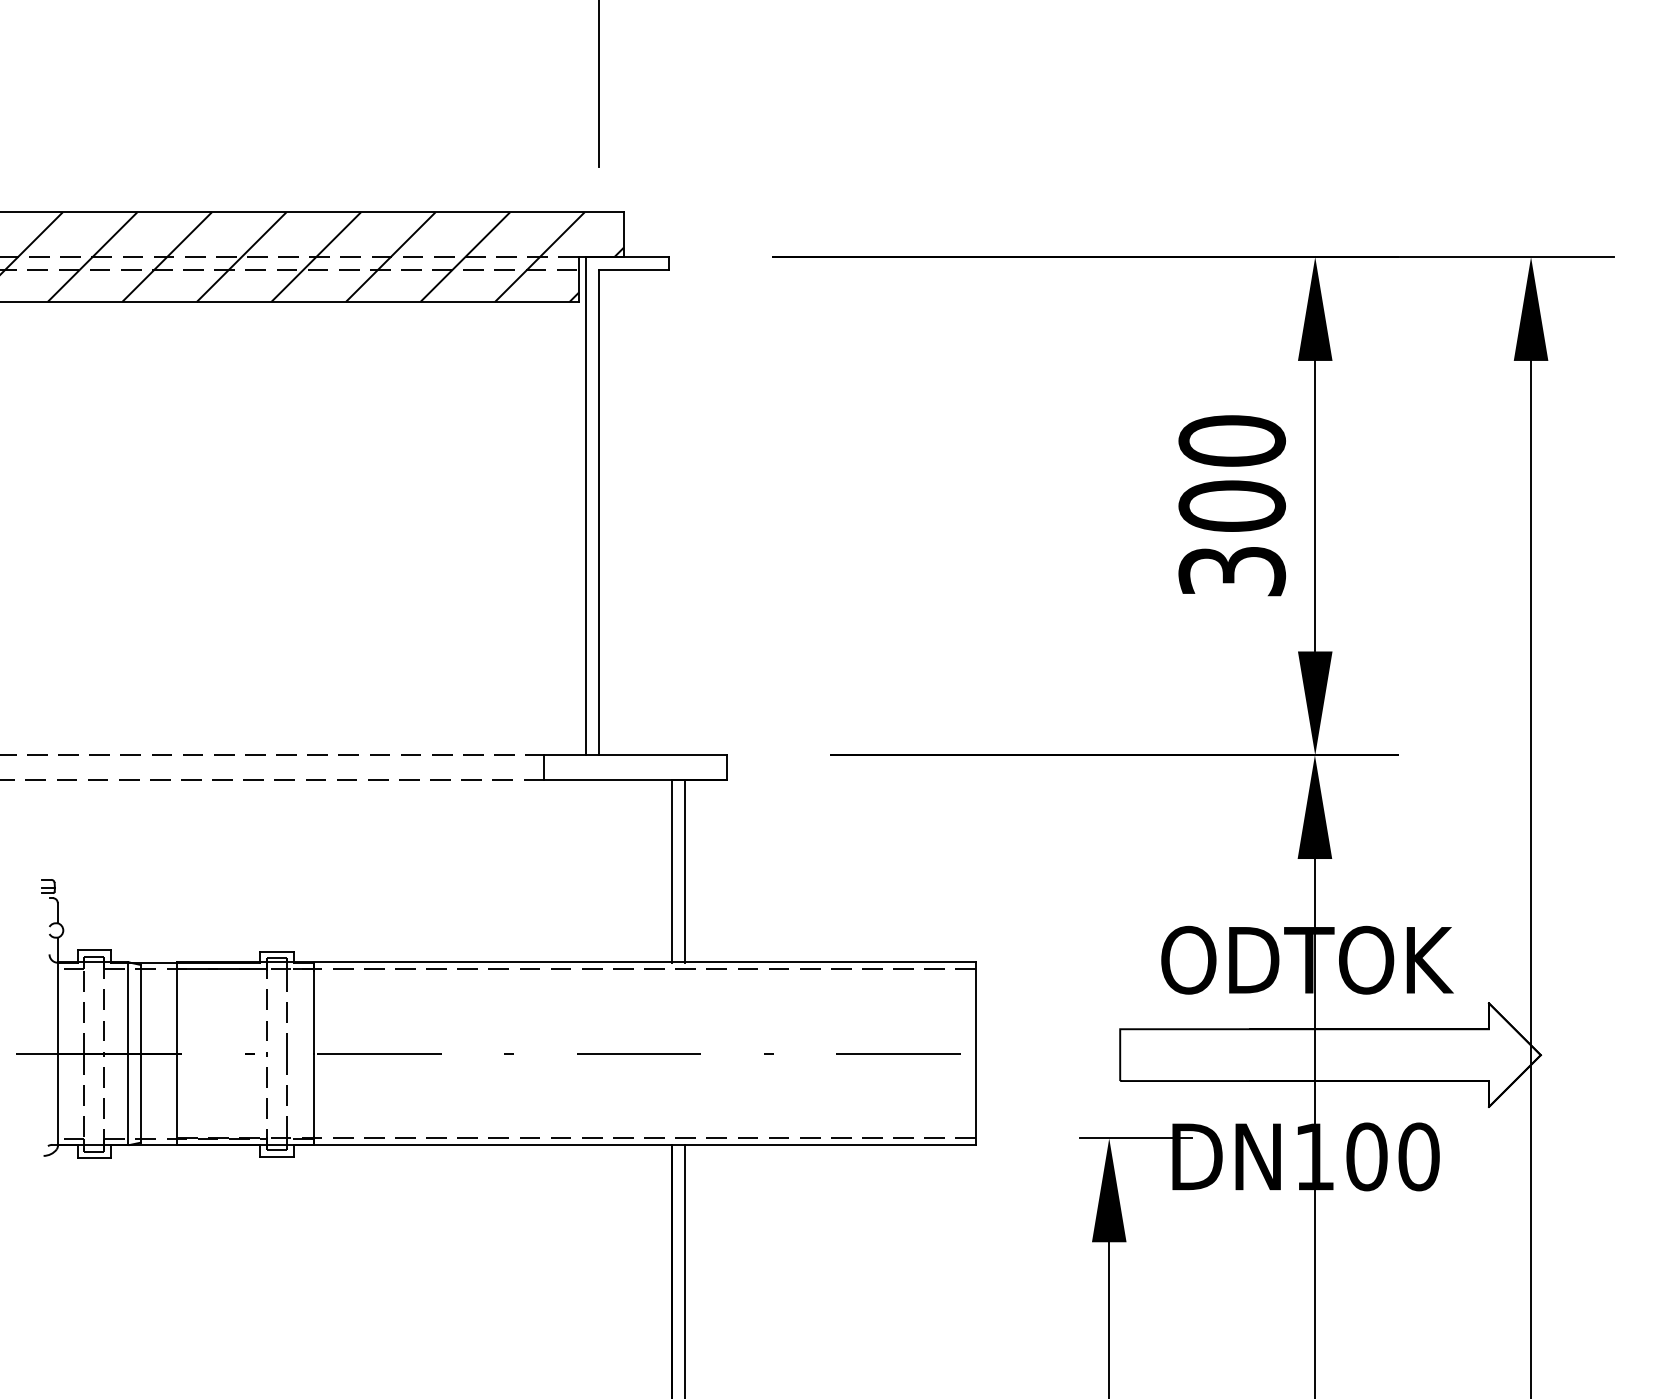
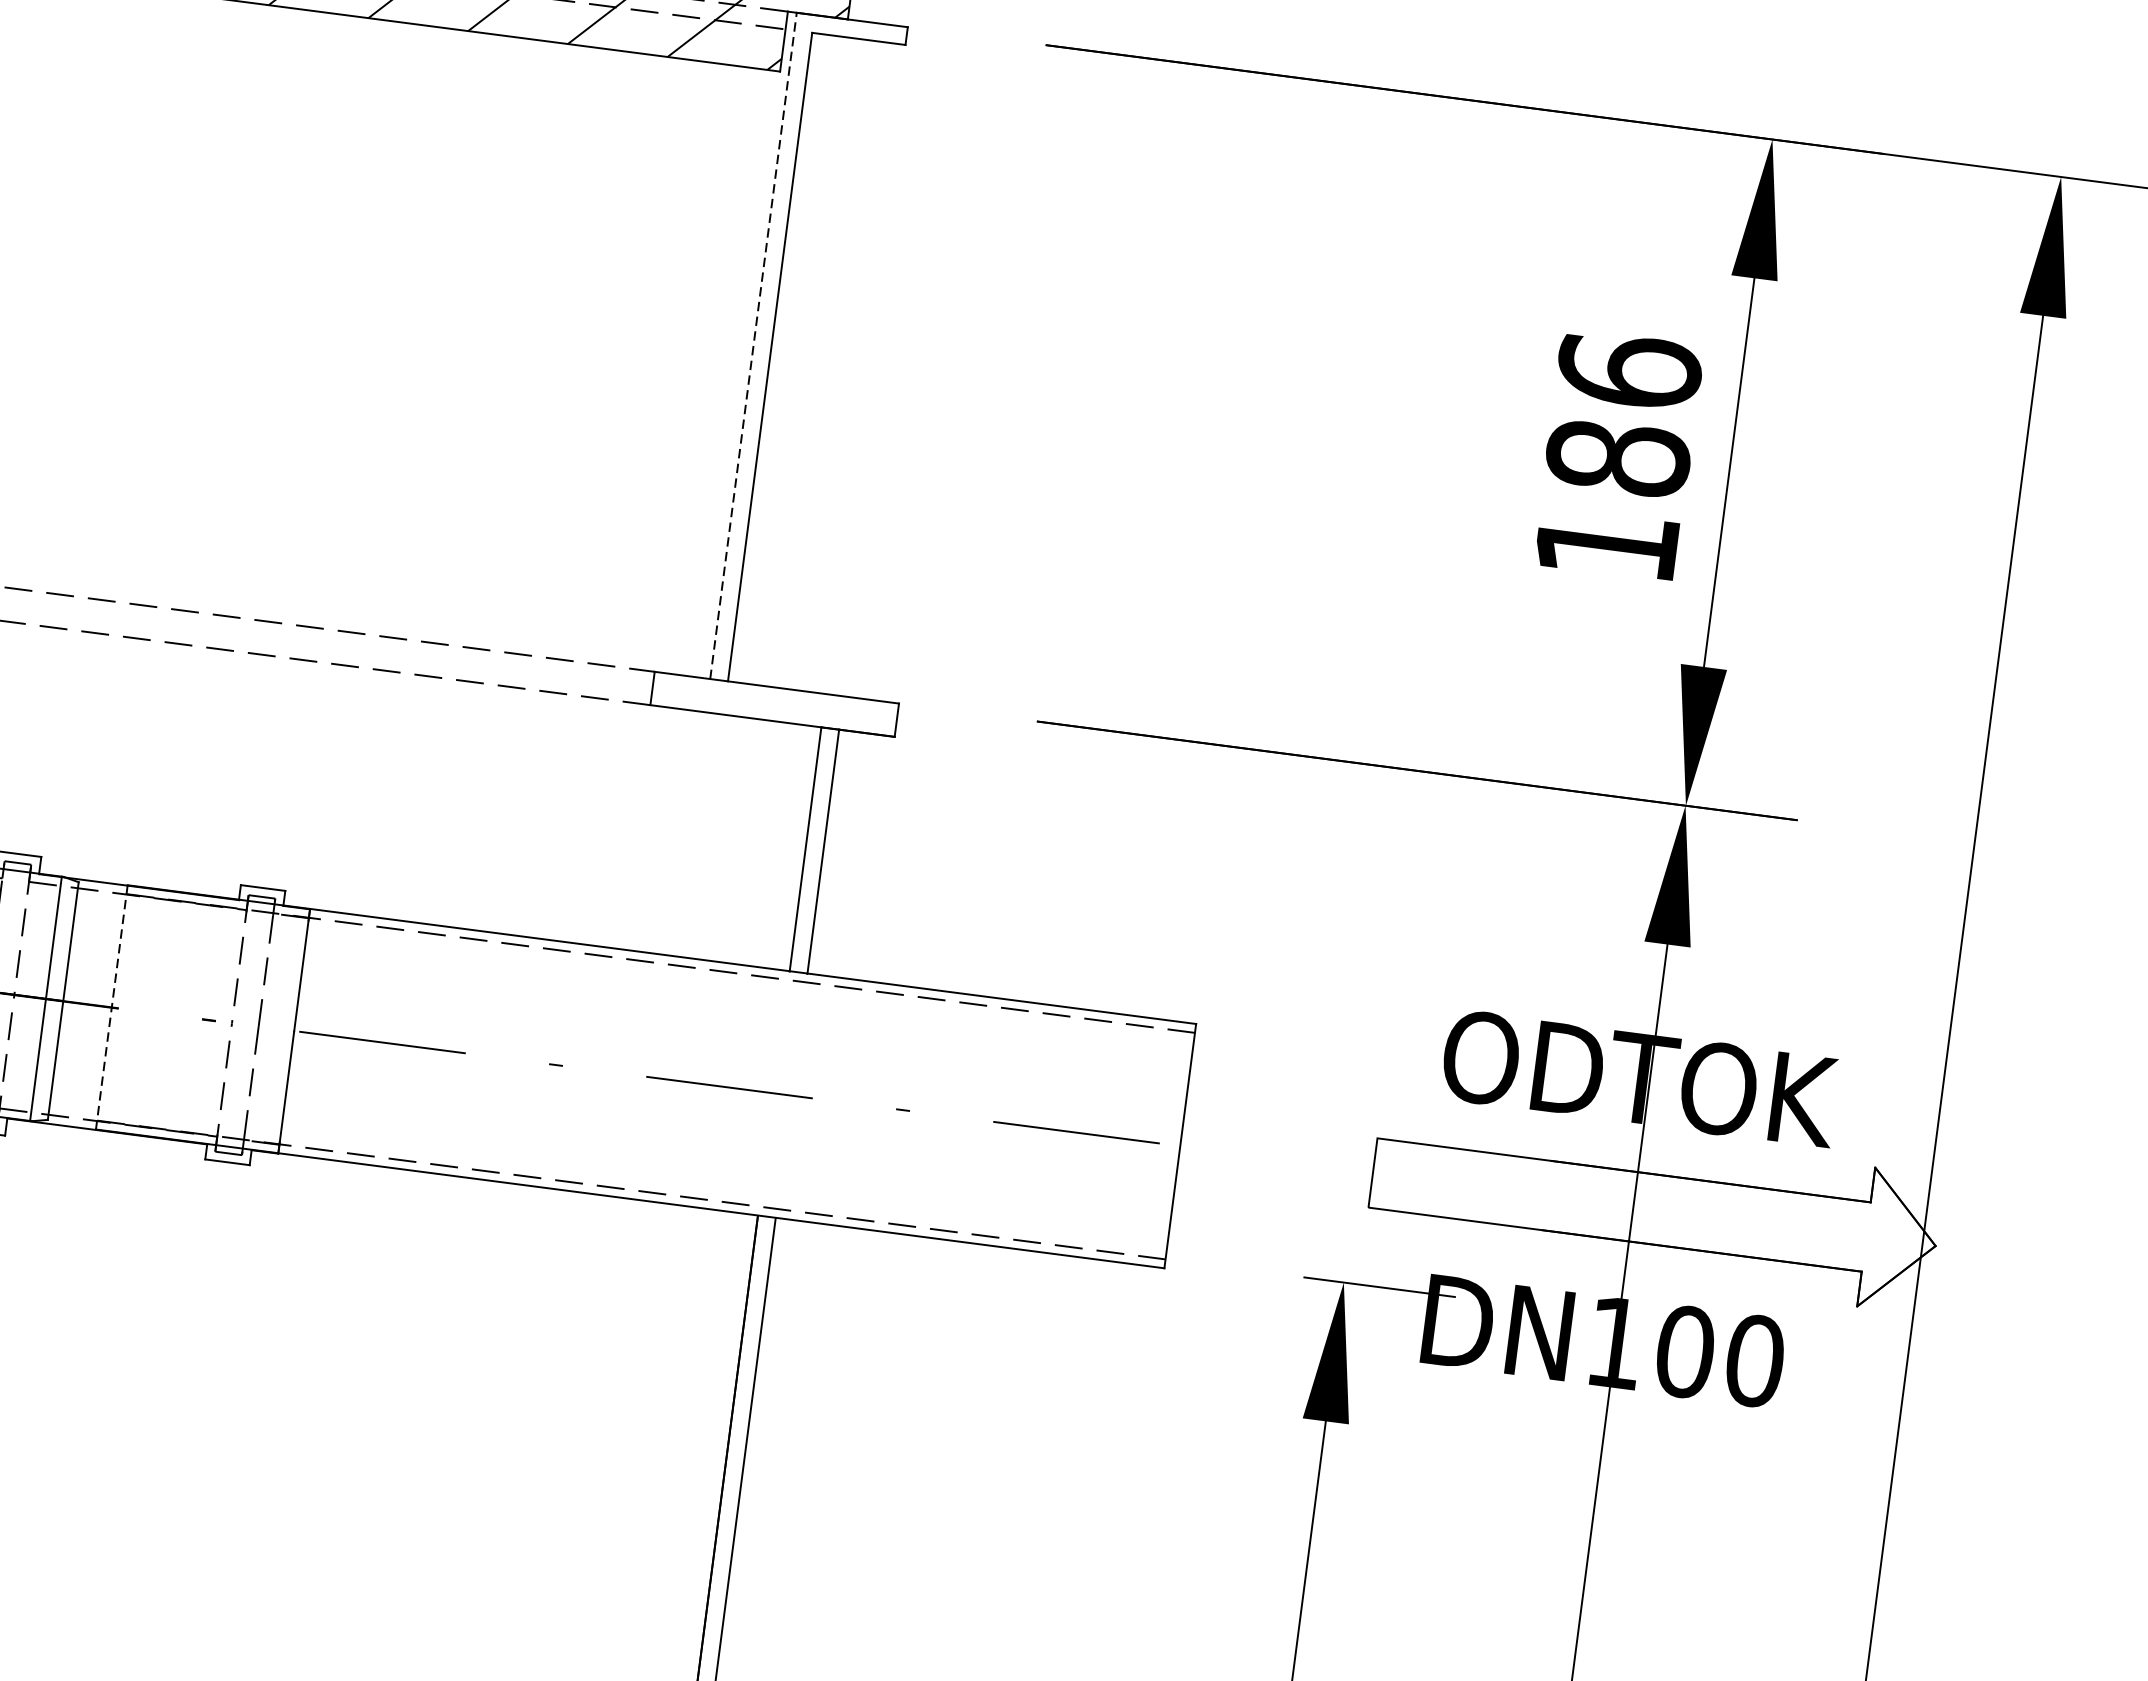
line: (585, 505) -> (753, 344), solid -> dashed
text: (1232, 505) -> (1618, 457), 300 -> 186
line: (177, 1054) -> (112, 1008), solid -> dashed

